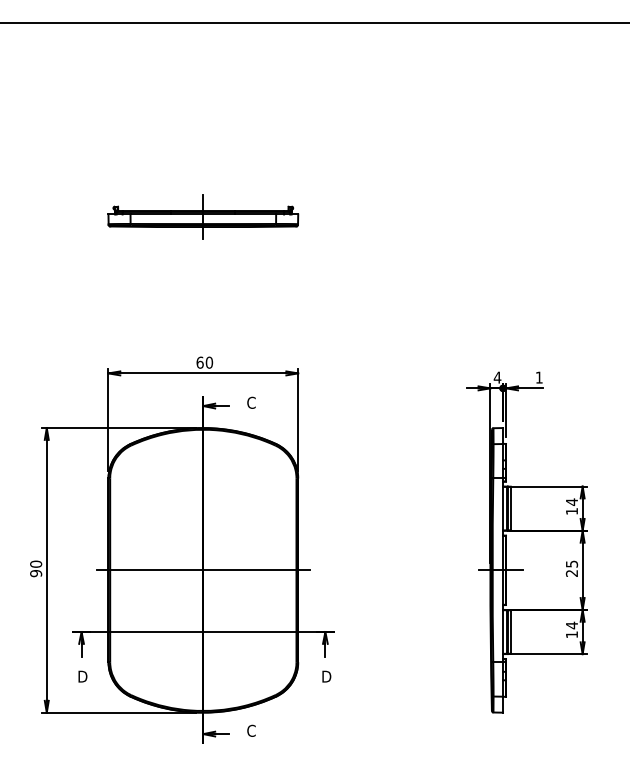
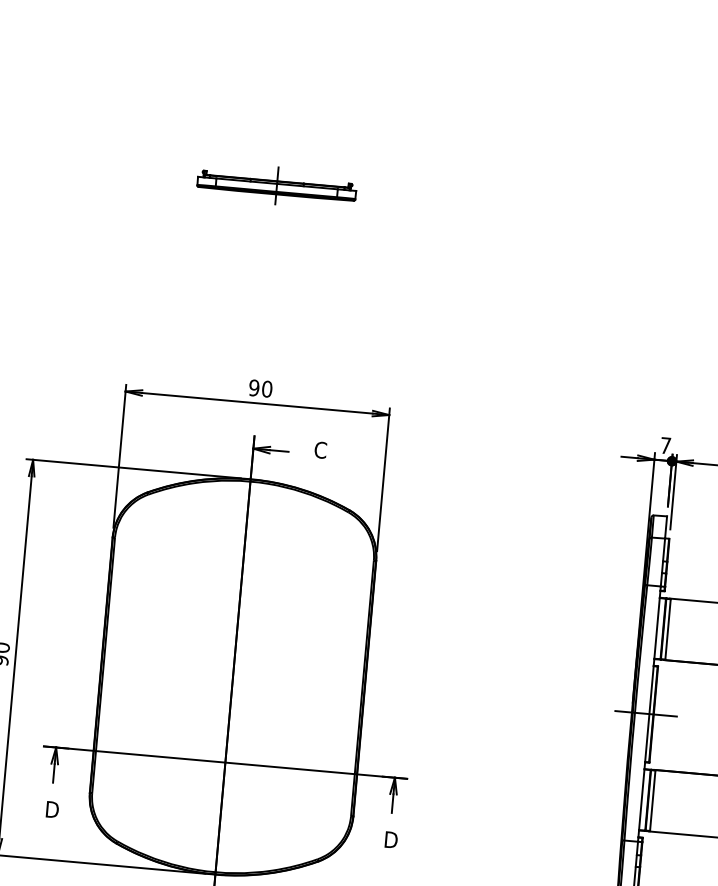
part: (203, 216) -> (277, 185), size x0.6
text: (199, 362) -> (253, 387), 60 -> 90
text: (497, 377) -> (665, 445), 4 -> 7
line: (203, 570) -> (233, 677), removed

